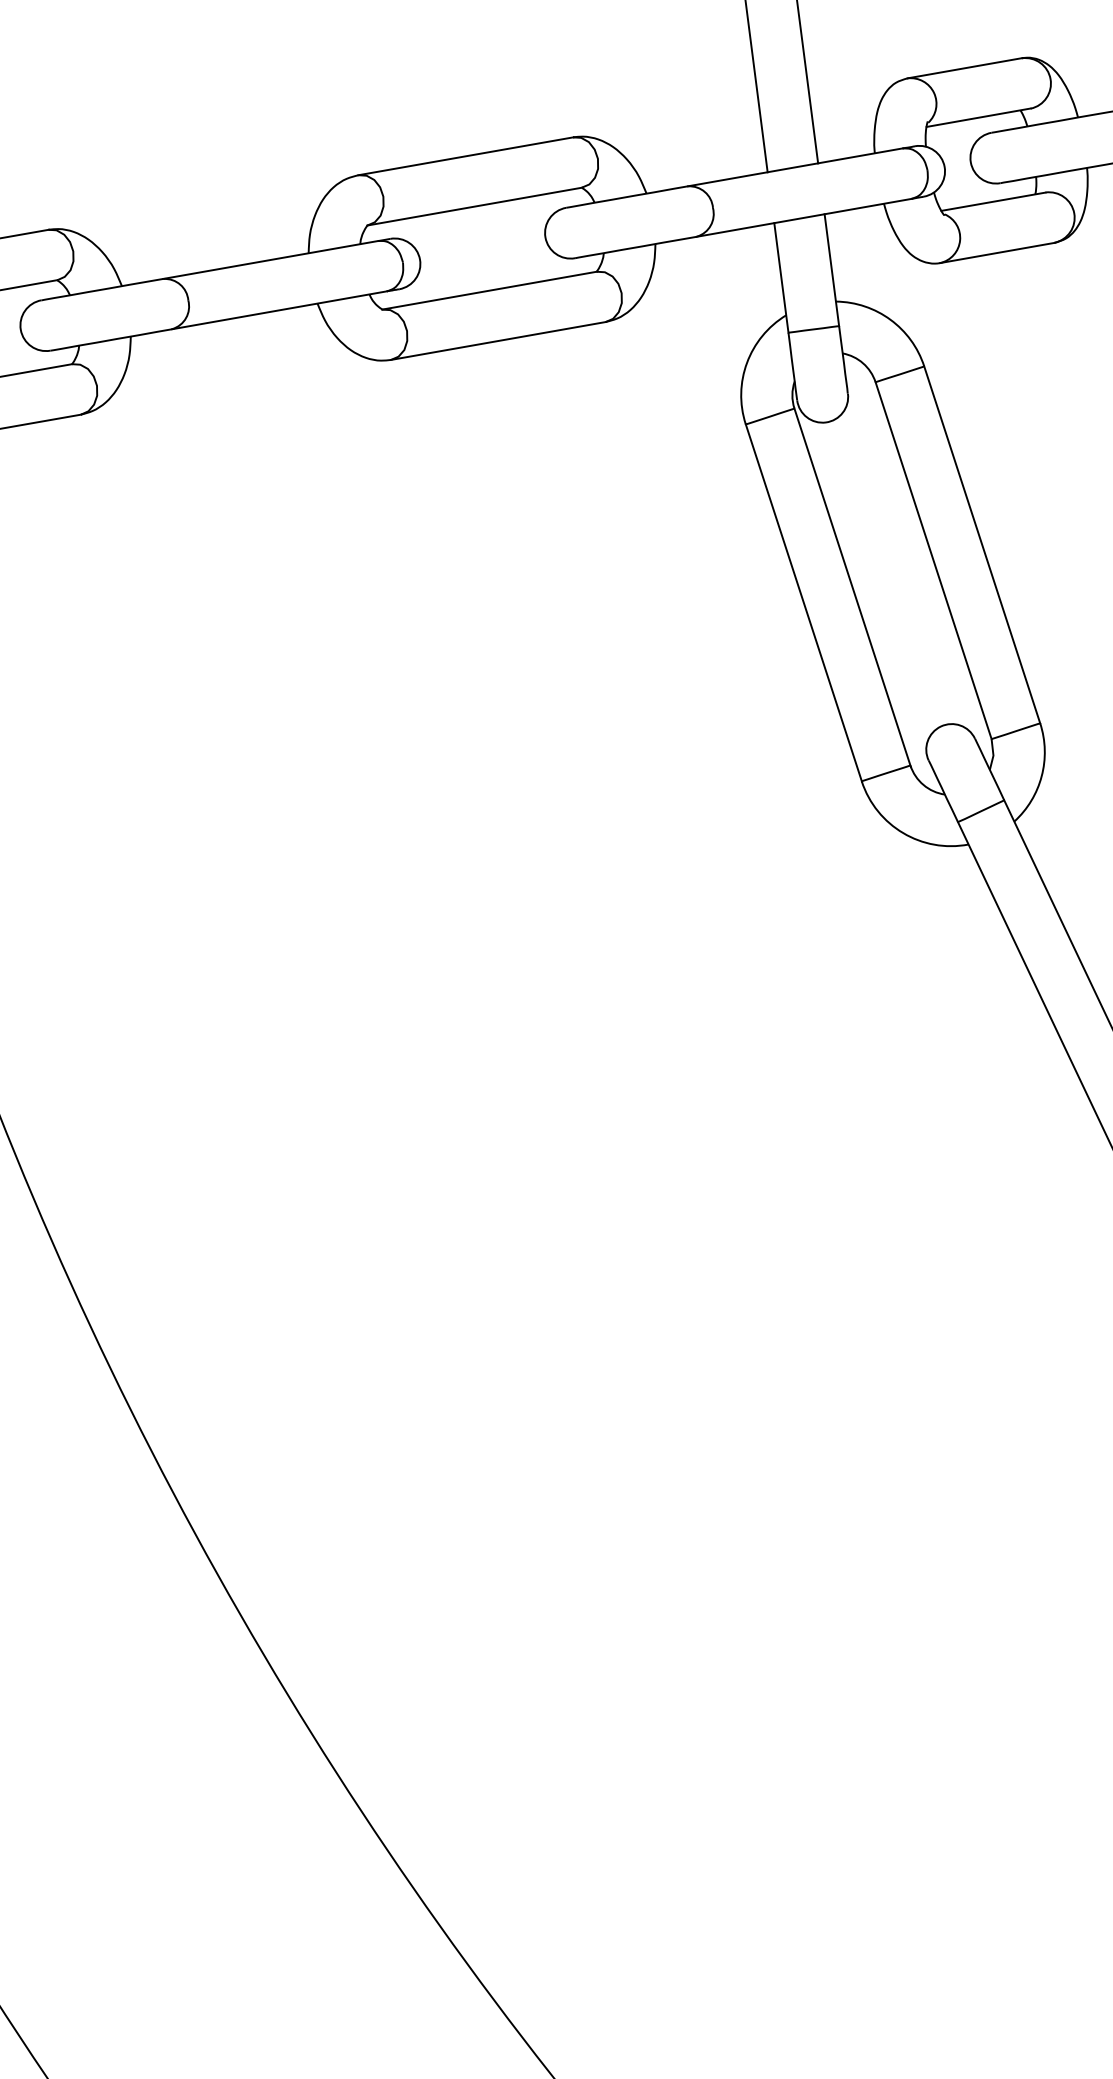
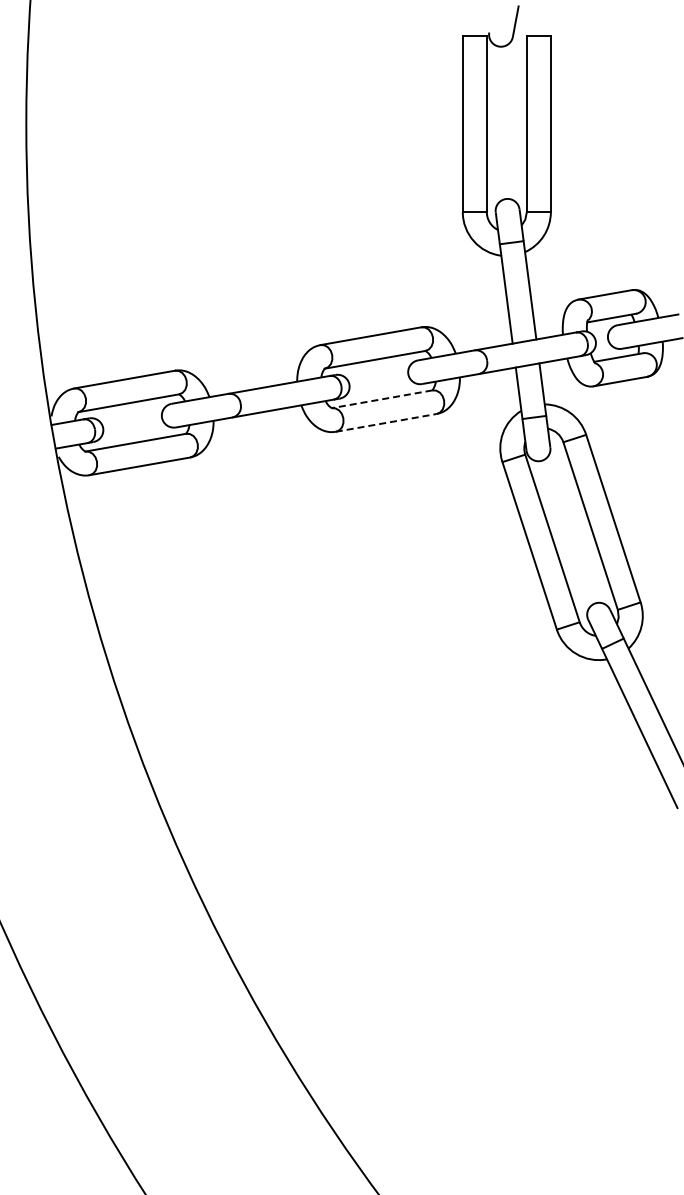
line: (488, 291) -> (381, 399), solid -> dashed
line: (498, 340) -> (386, 422), solid -> dashed

